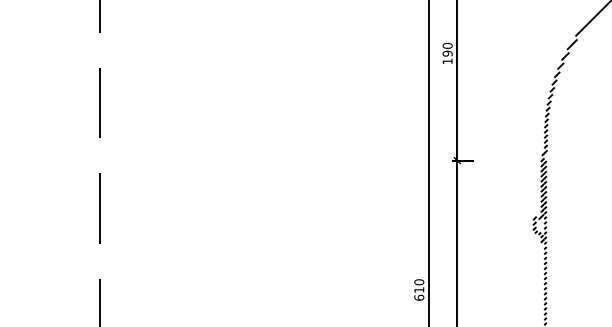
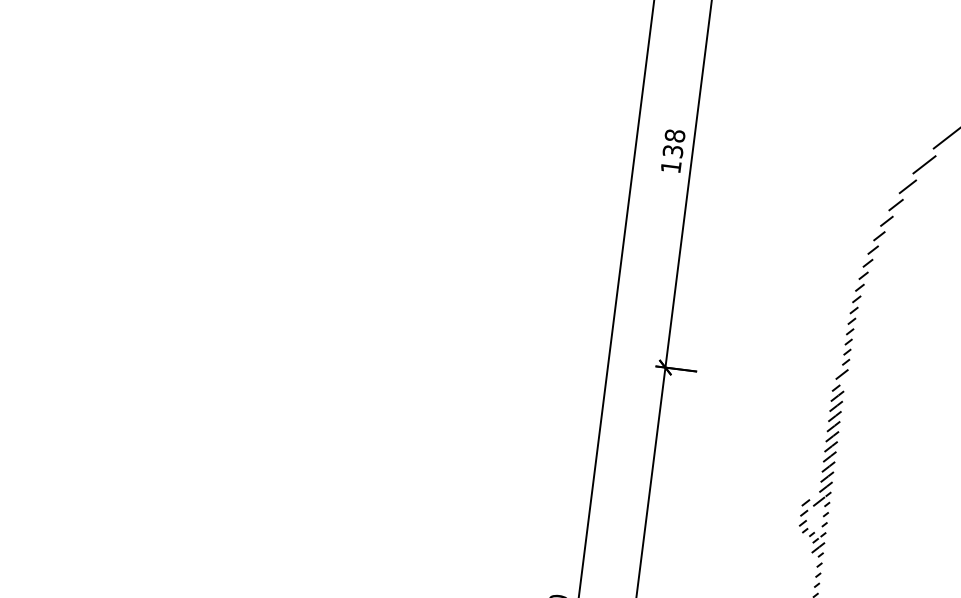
text: (447, 49) -> (673, 143), 190 -> 138

